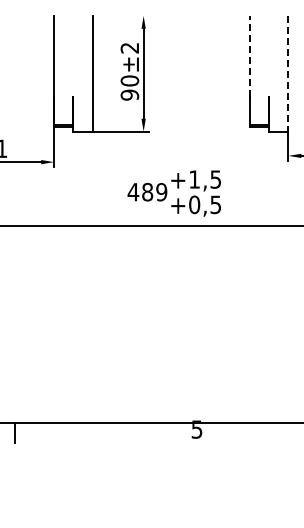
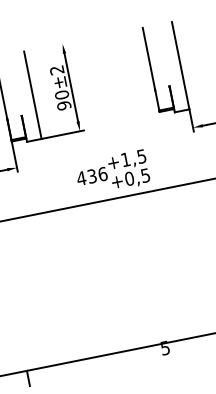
line: (249, 56) -> (148, 58), dashed -> solid
line: (288, 73) -> (180, 65), dashed -> solid
text: (154, 191) -> (97, 174), 489 -> 436

